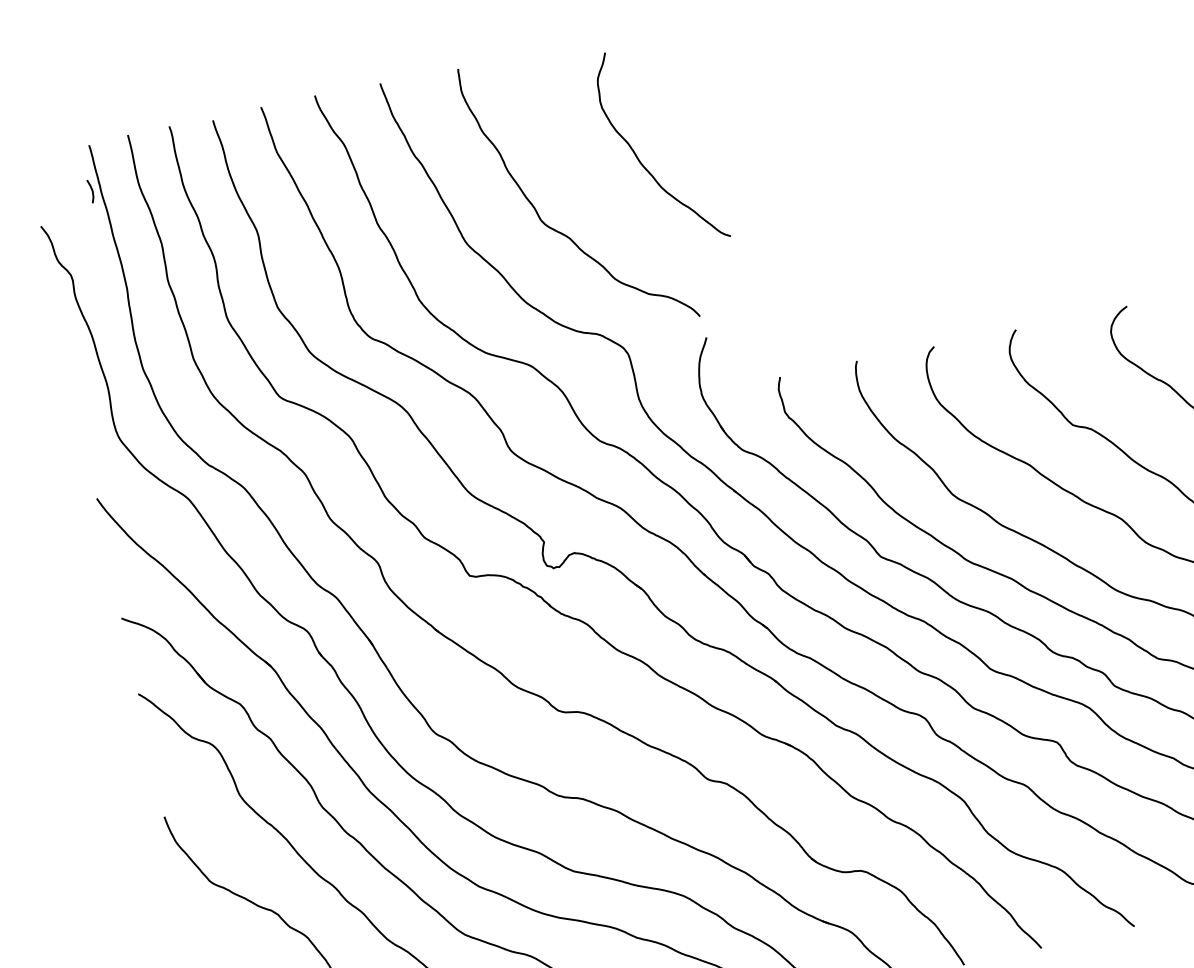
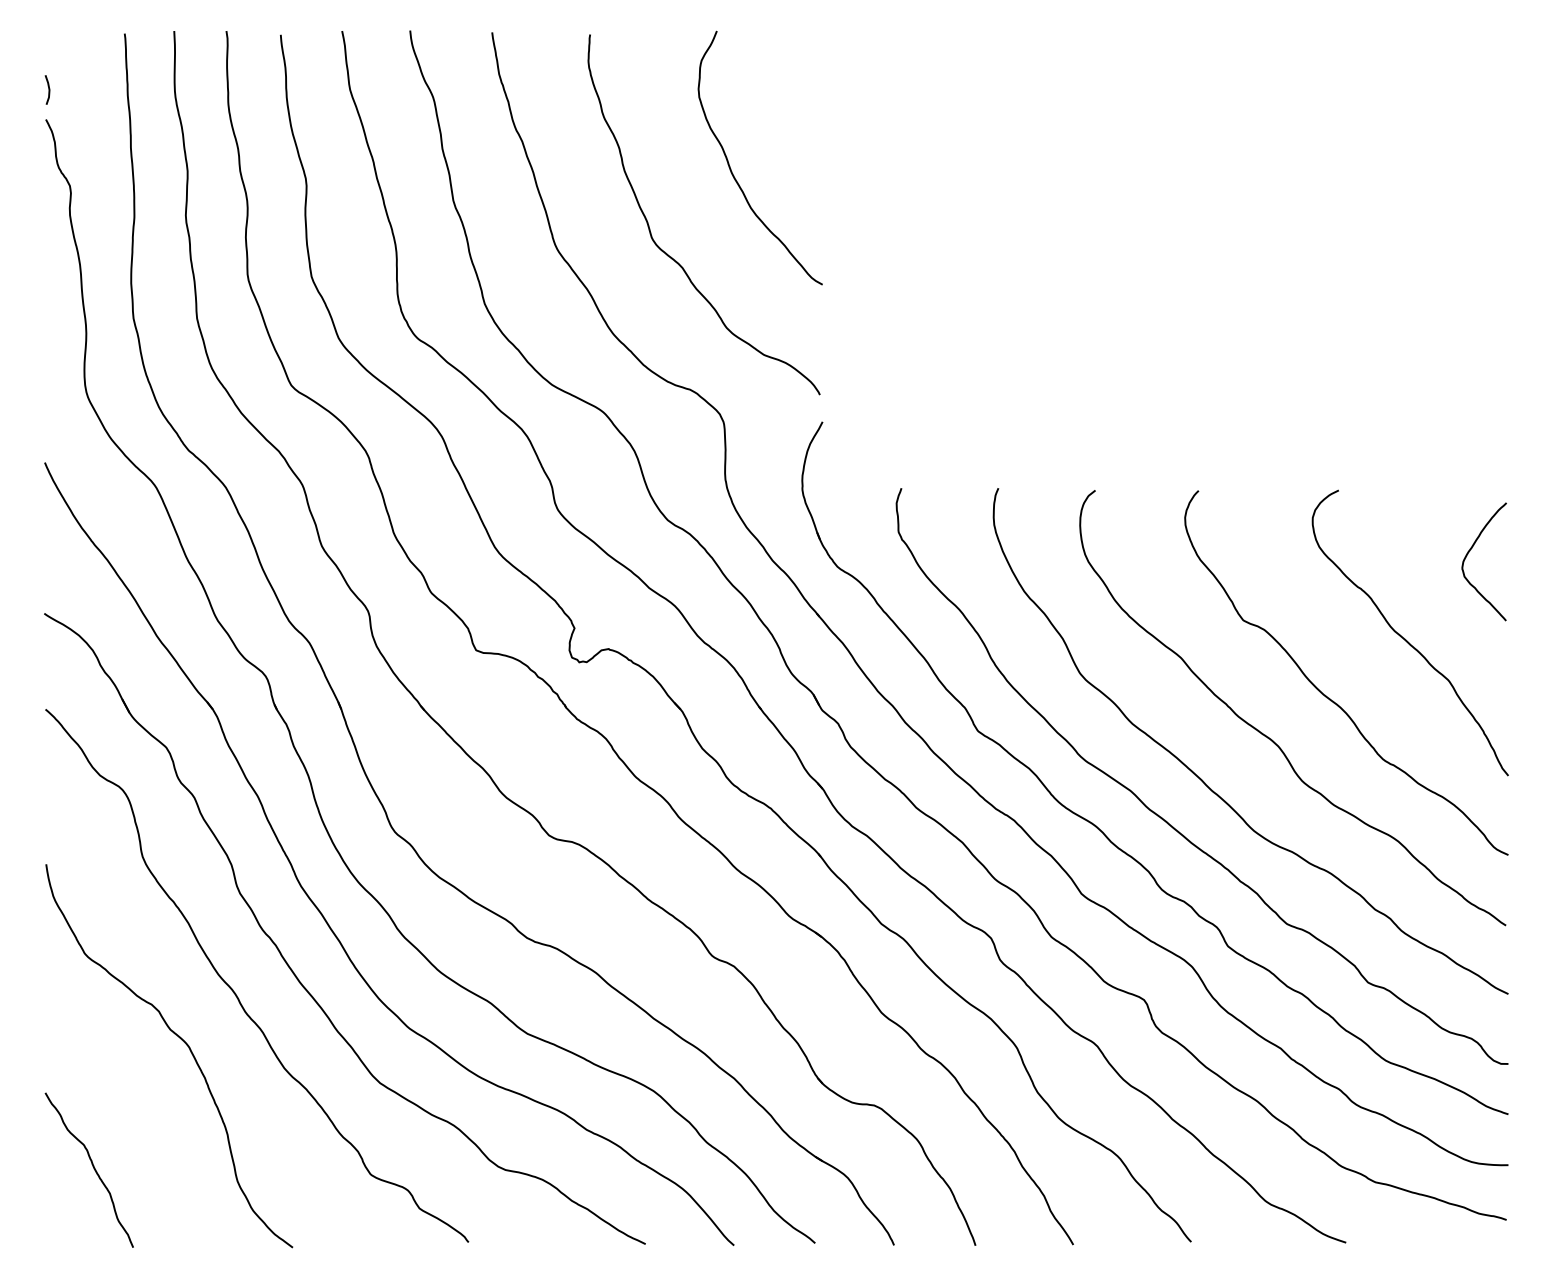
curve: (639, 159) -> (731, 168), moved
line: (91, 190) -> (48, 89), moved

